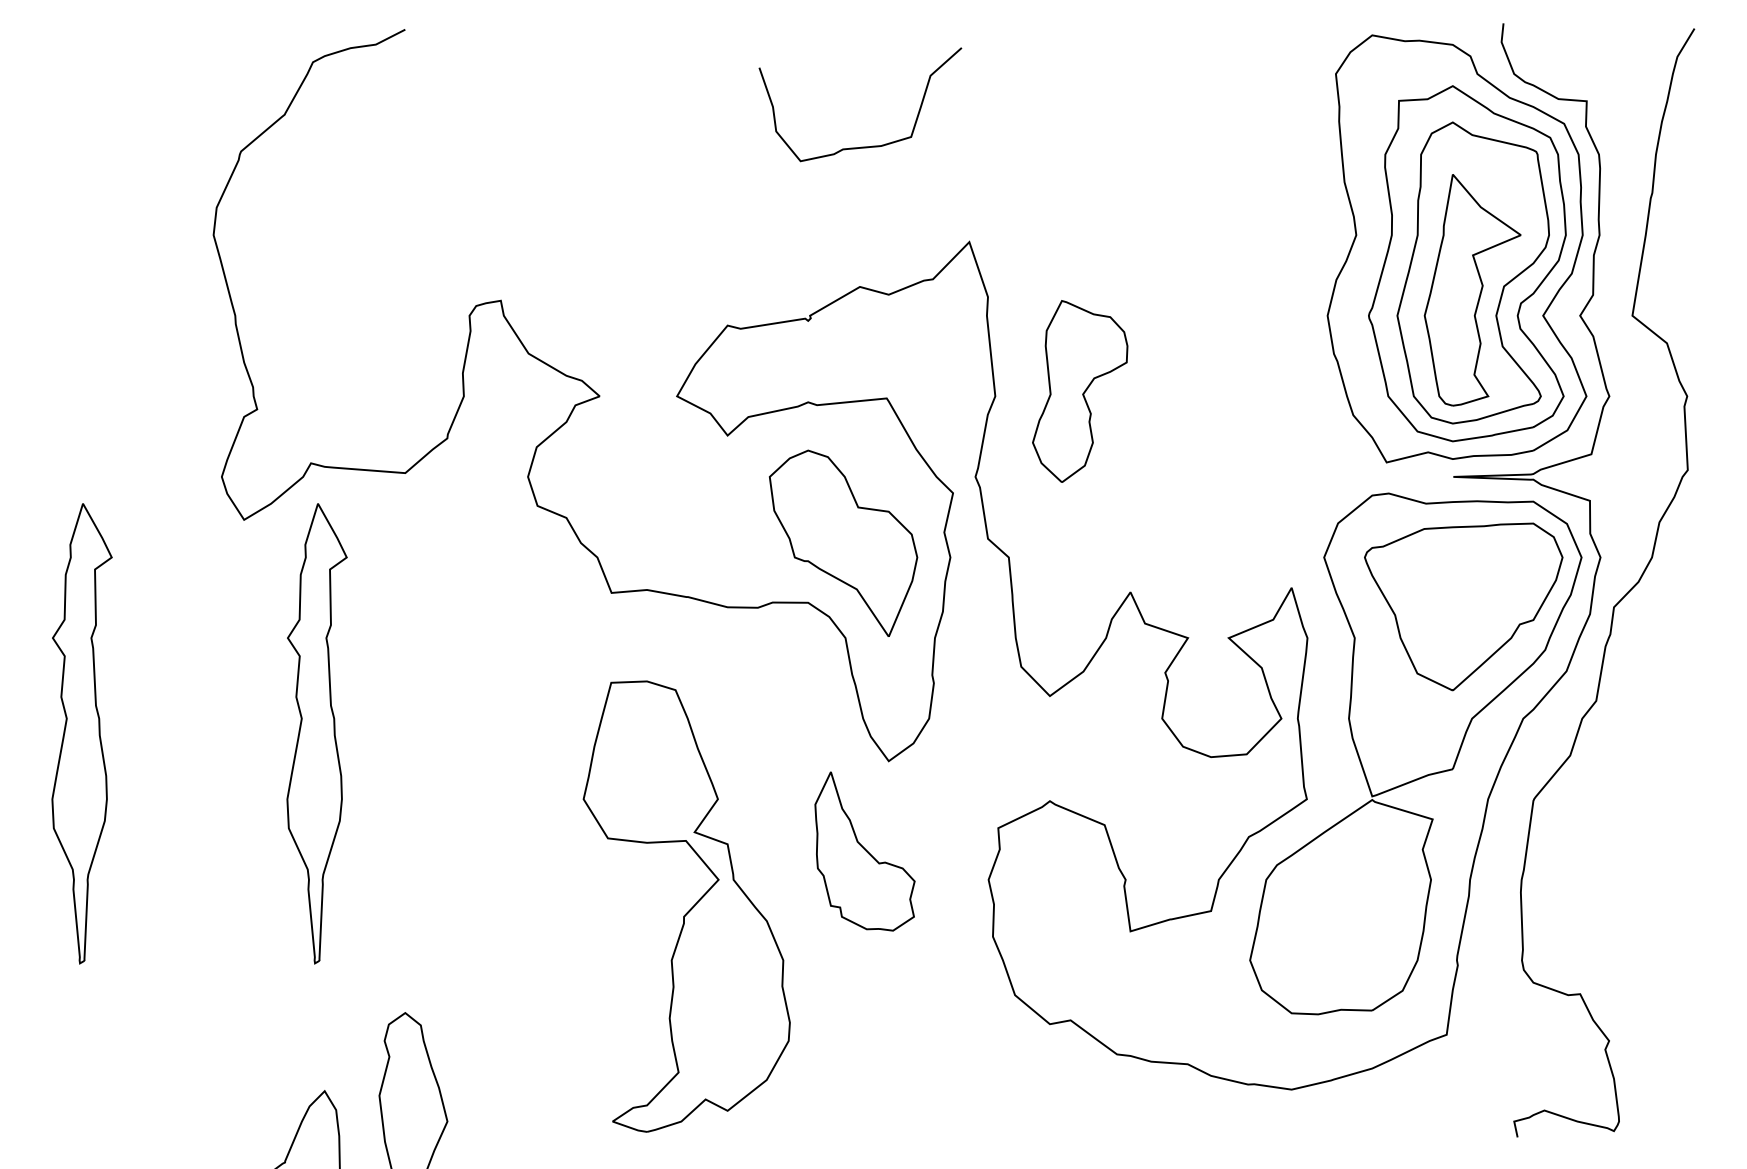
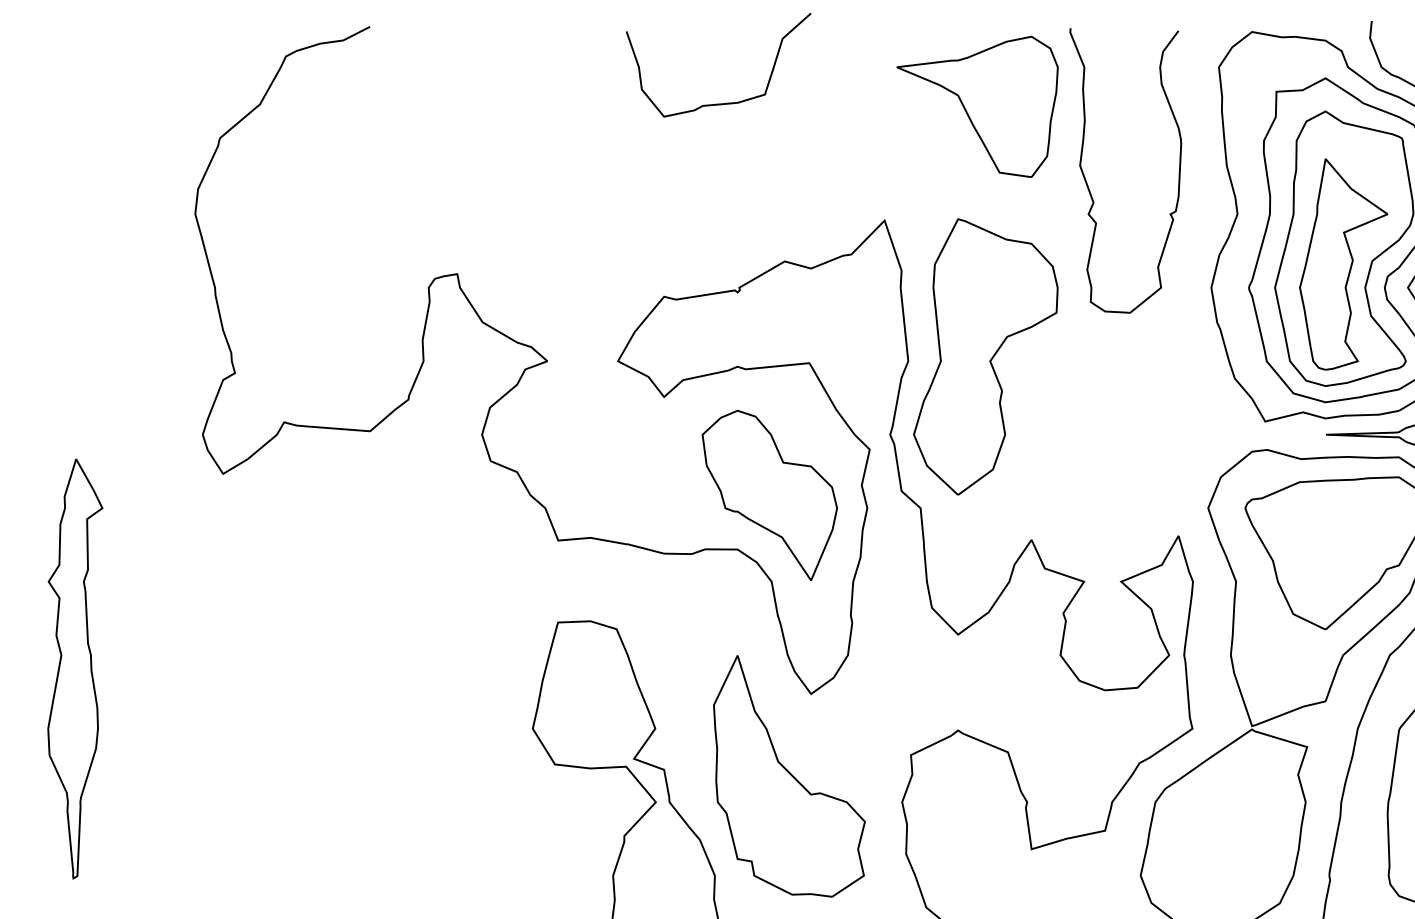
part: (1071, 117) -> (977, 106), added
curve: (861, 146) -> (719, 103), moved
curve: (1192, 202) -> (1088, 184), added
part: (1079, 391) -> (985, 356), size x1.67
part: (316, 733) -> (289, 668), removed
part: (864, 851) -> (788, 776), size x1.67

